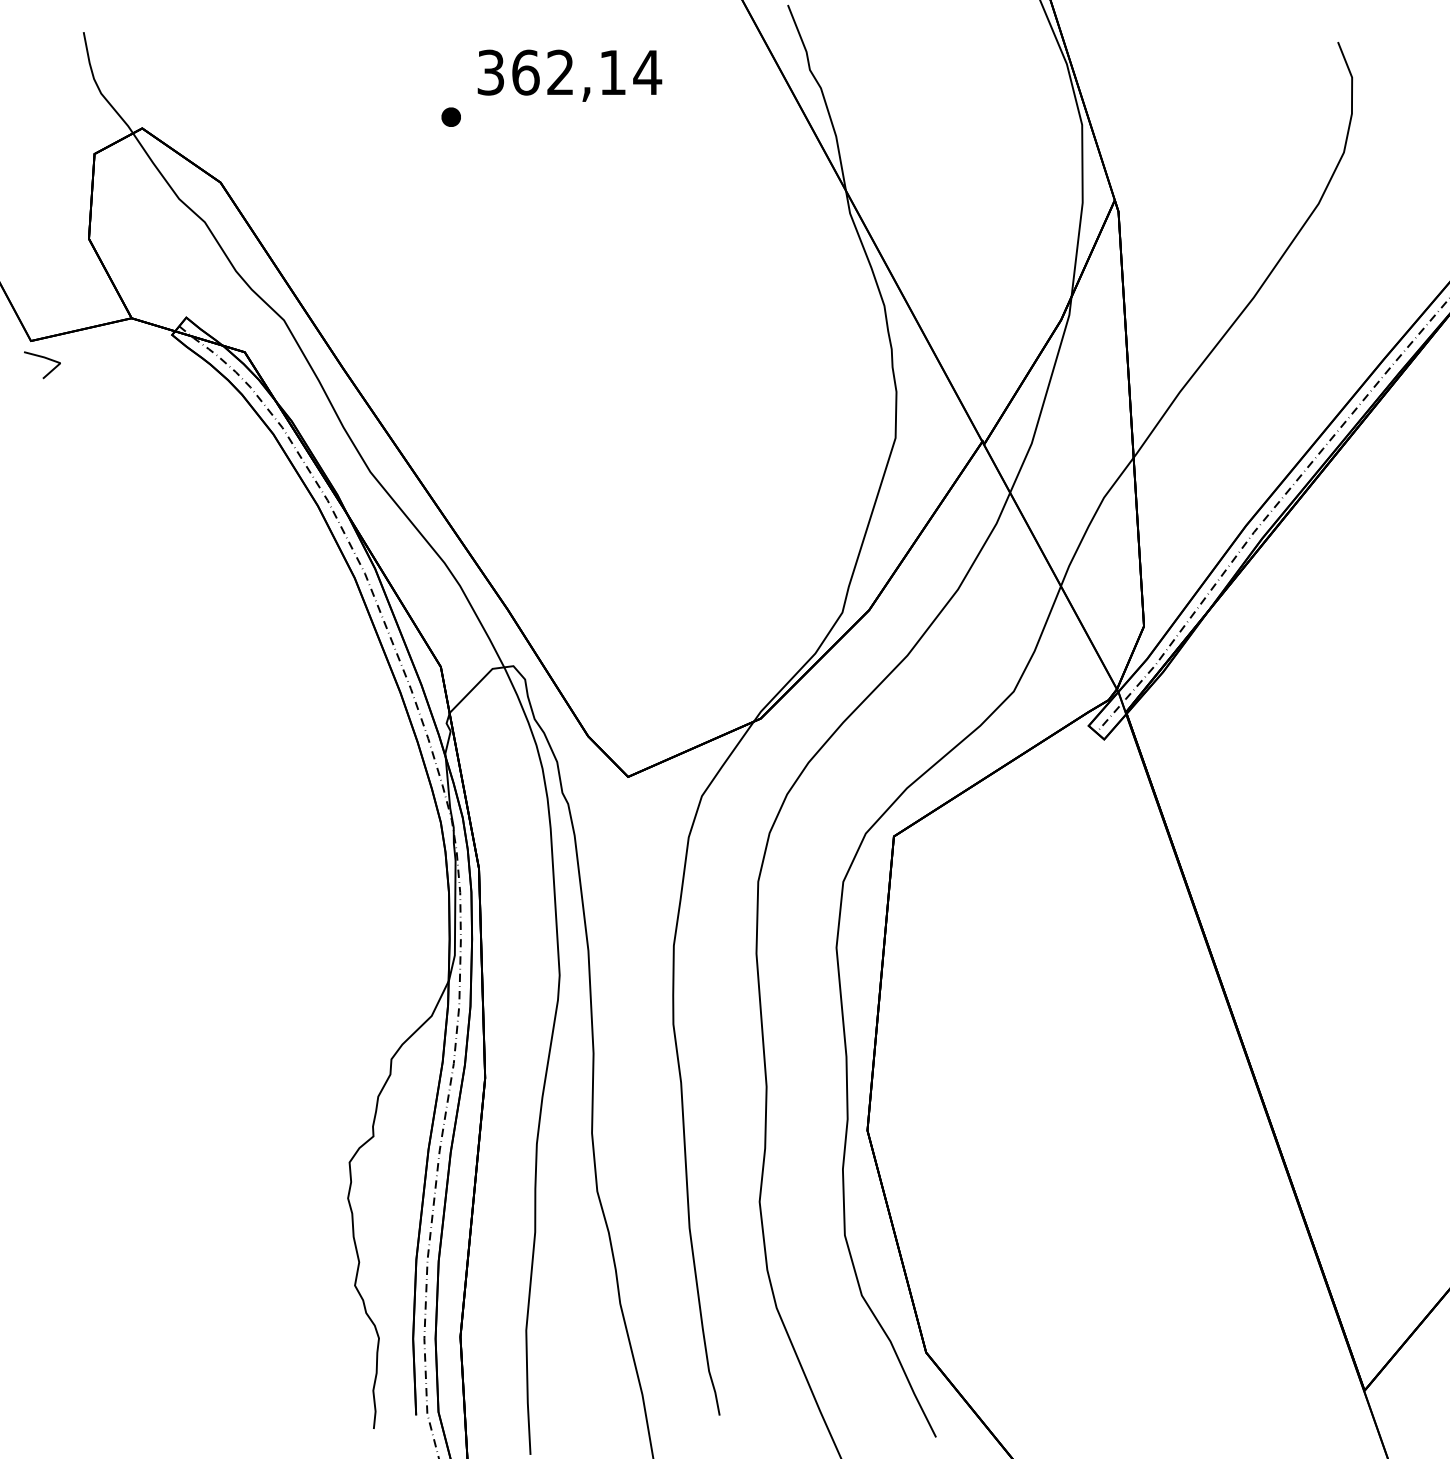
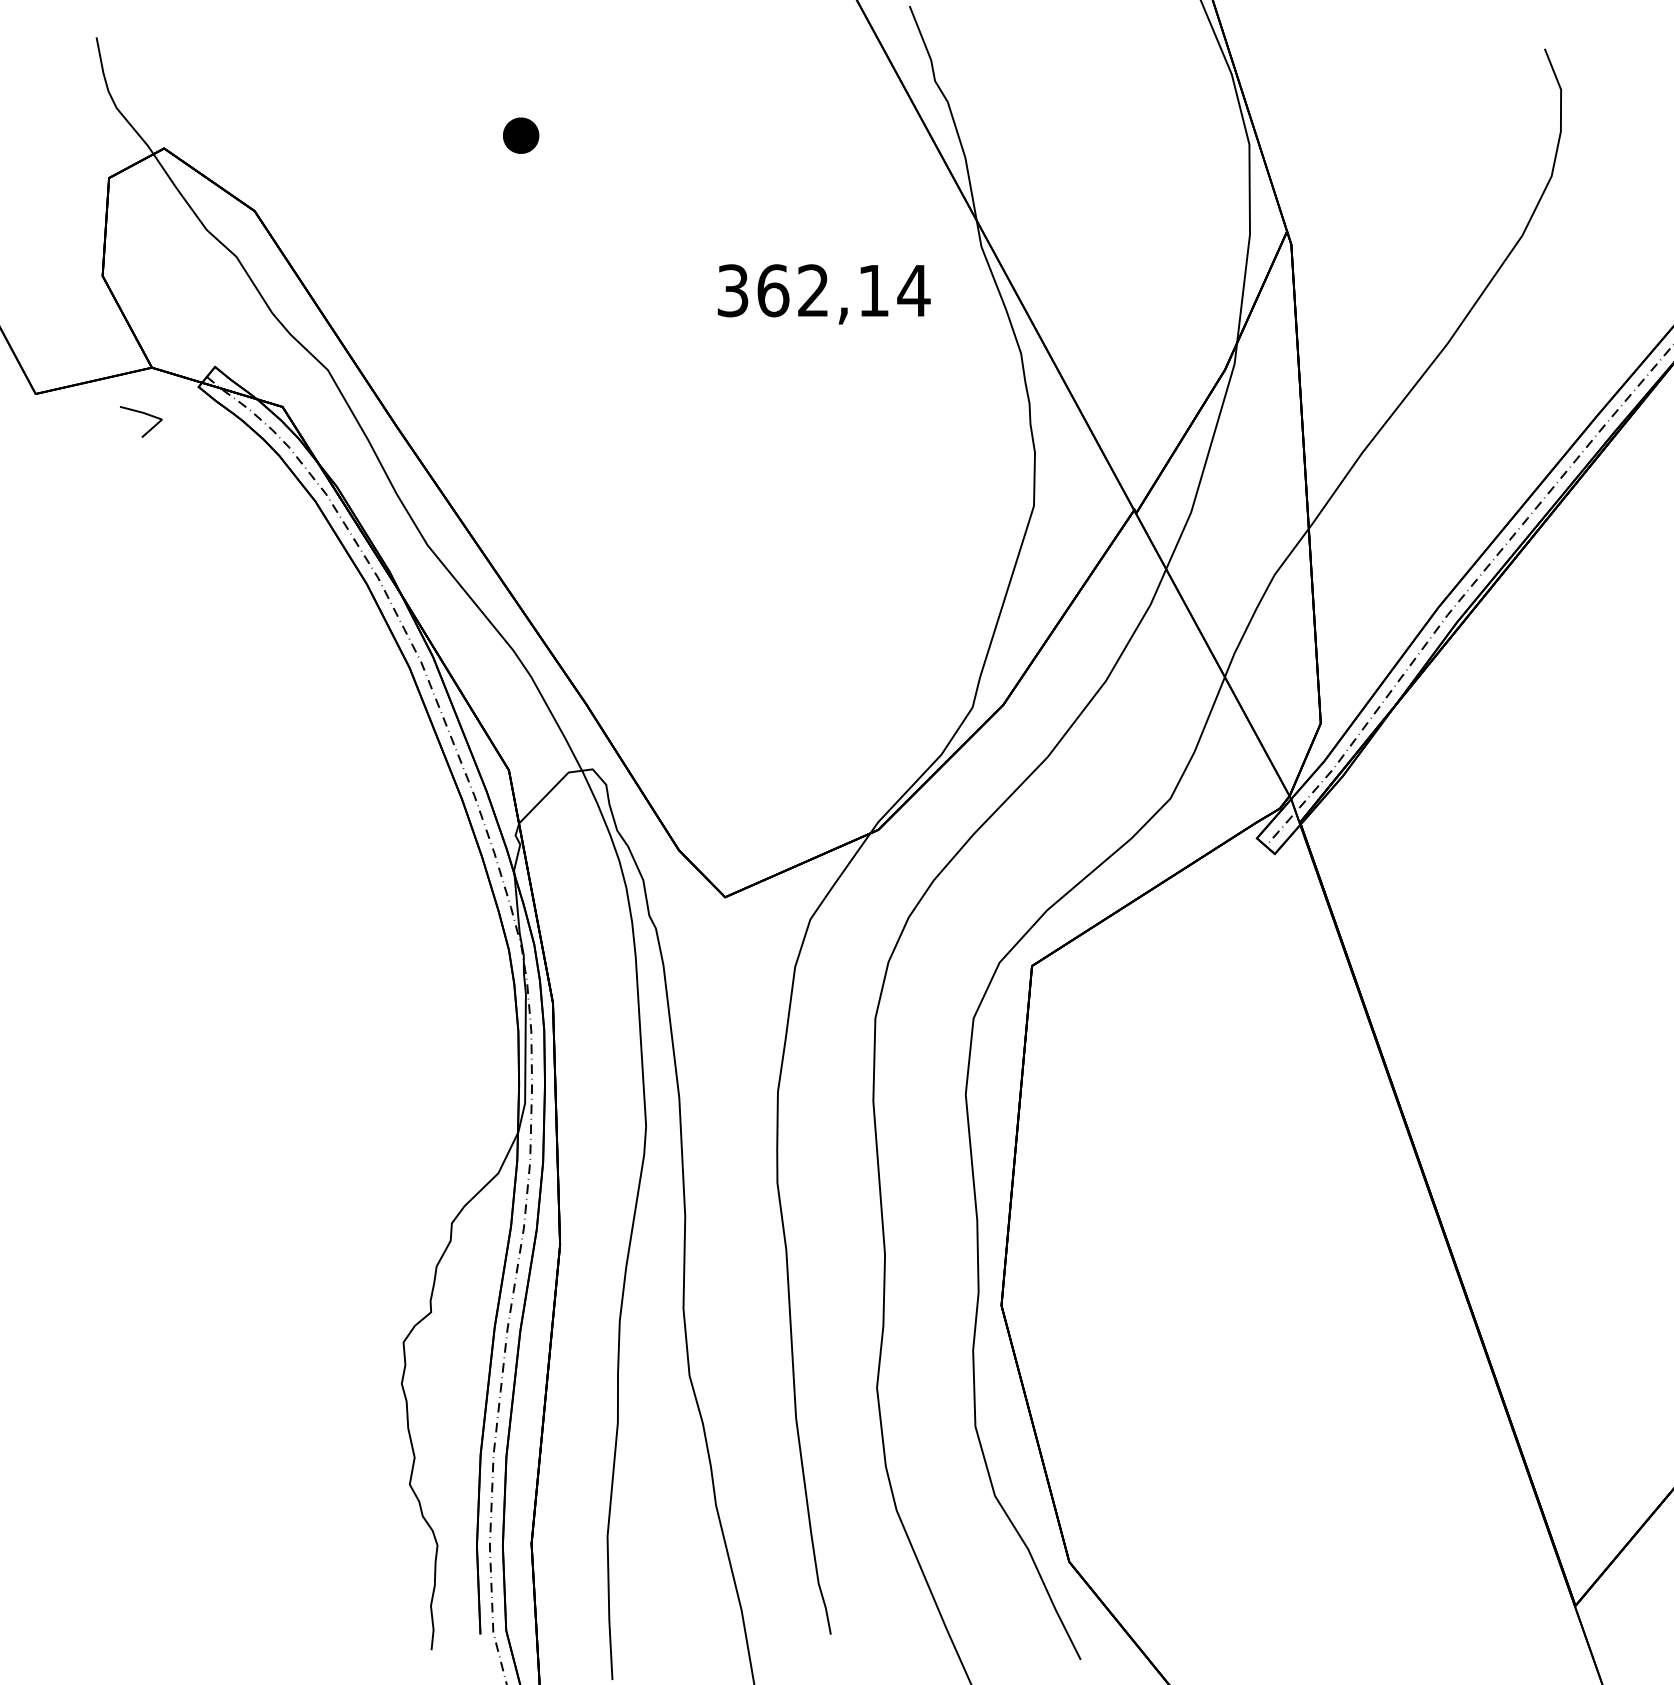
text: (569, 75) -> (823, 294), moved
part: (450, 116) -> (520, 134), size x1.6
line: (43, 358) -> (142, 414), moved

